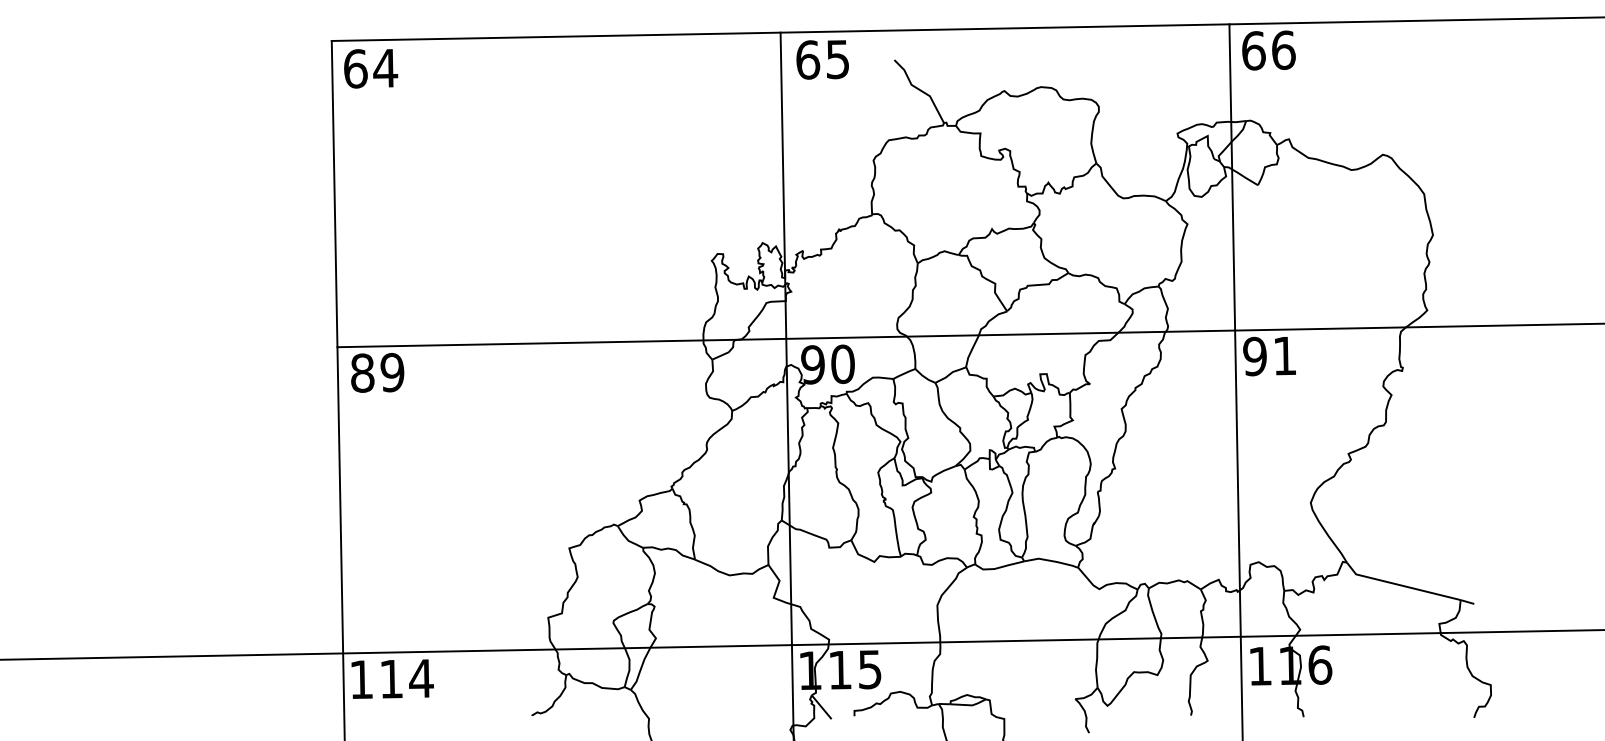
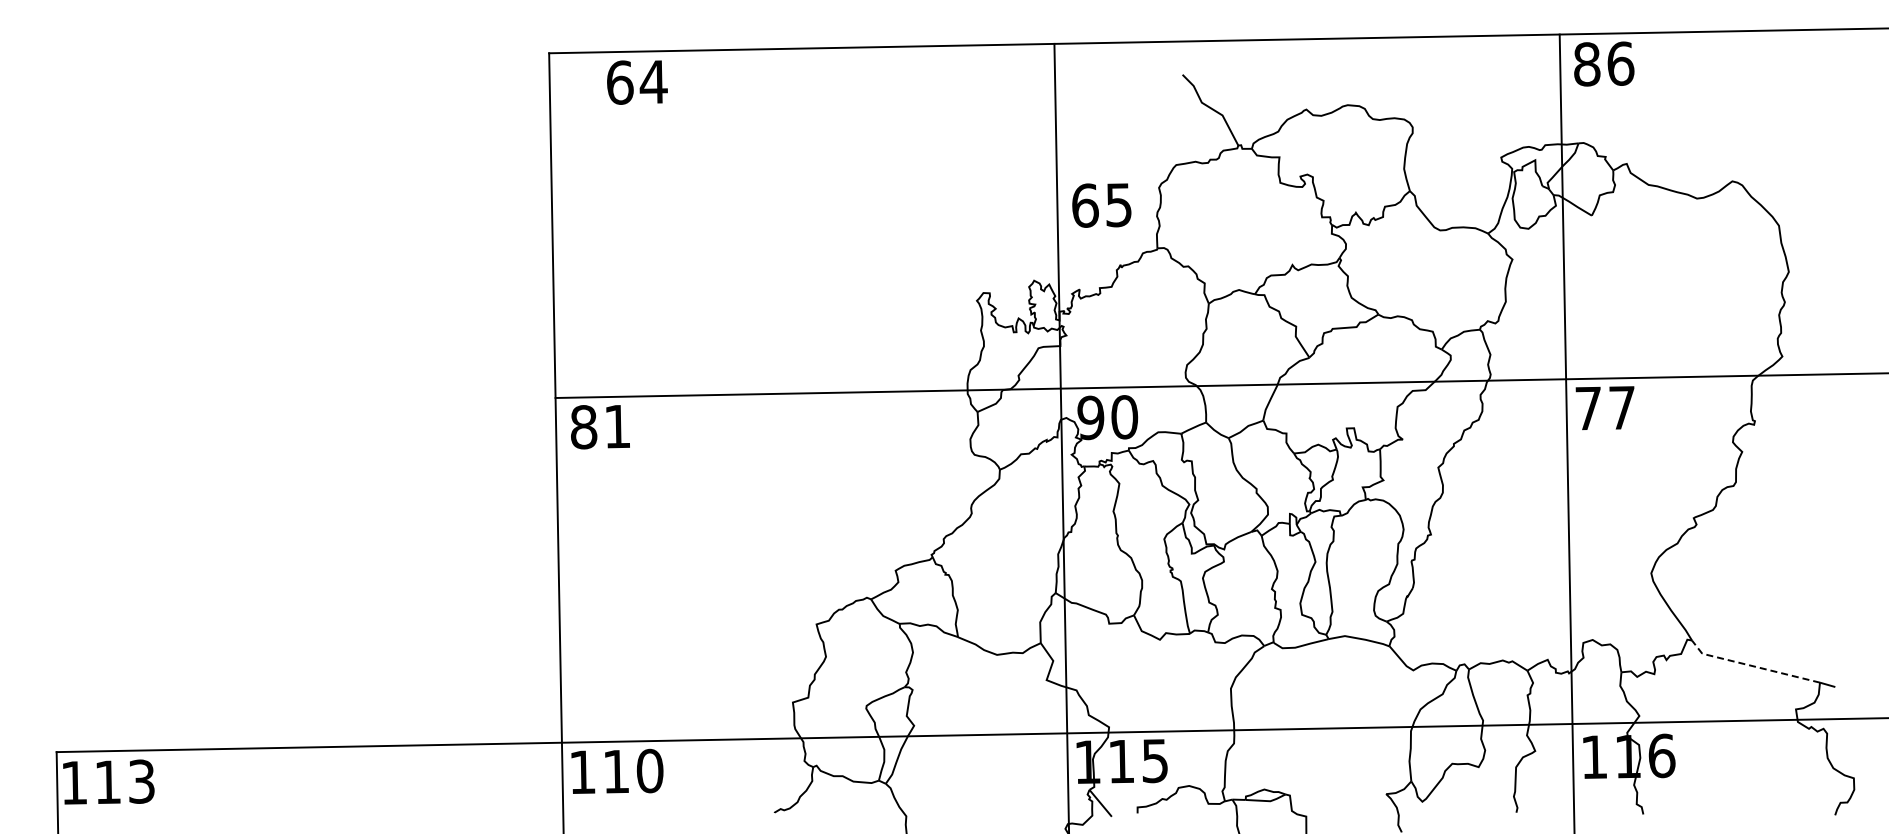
text: (1254, 50) -> (1587, 64), 66 -> 86
text: (822, 59) -> (1101, 205), moved
text: (371, 68) -> (637, 82), moved
text: (1269, 356) -> (1604, 408), 91 -> 77
text: (392, 372) -> (617, 426), 89 -> 81
line: (1400, 585) -> (1752, 666), solid -> dashed
text: (421, 678) -> (650, 770), 114 -> 110

